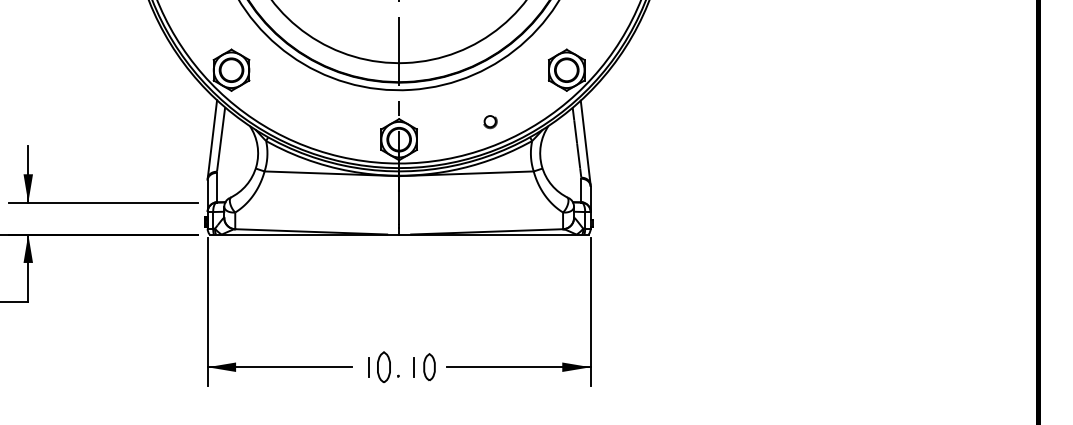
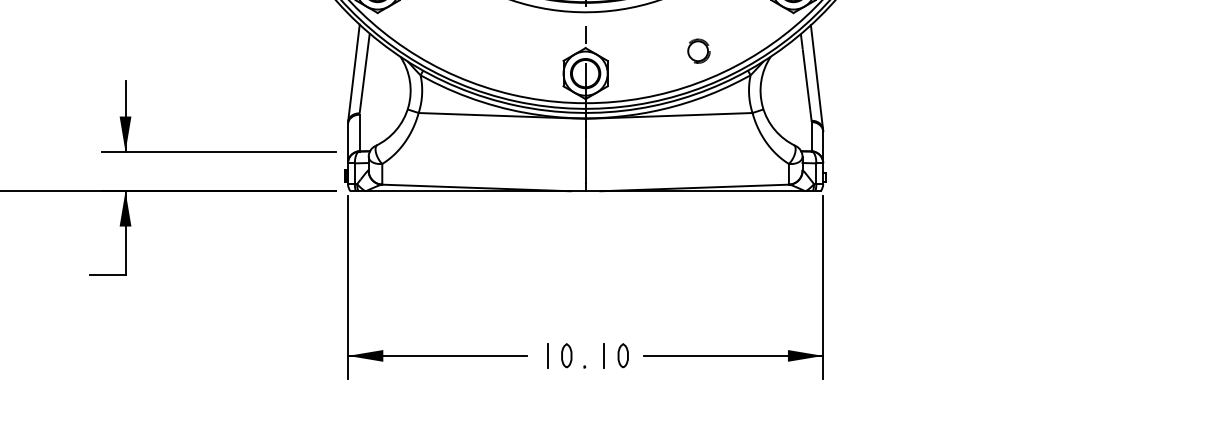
part: (490, 121) -> (698, 51), size x1.43
part: (383, 366) -> (566, 354), size x0.62
part: (429, 366) -> (623, 354), size x0.71

